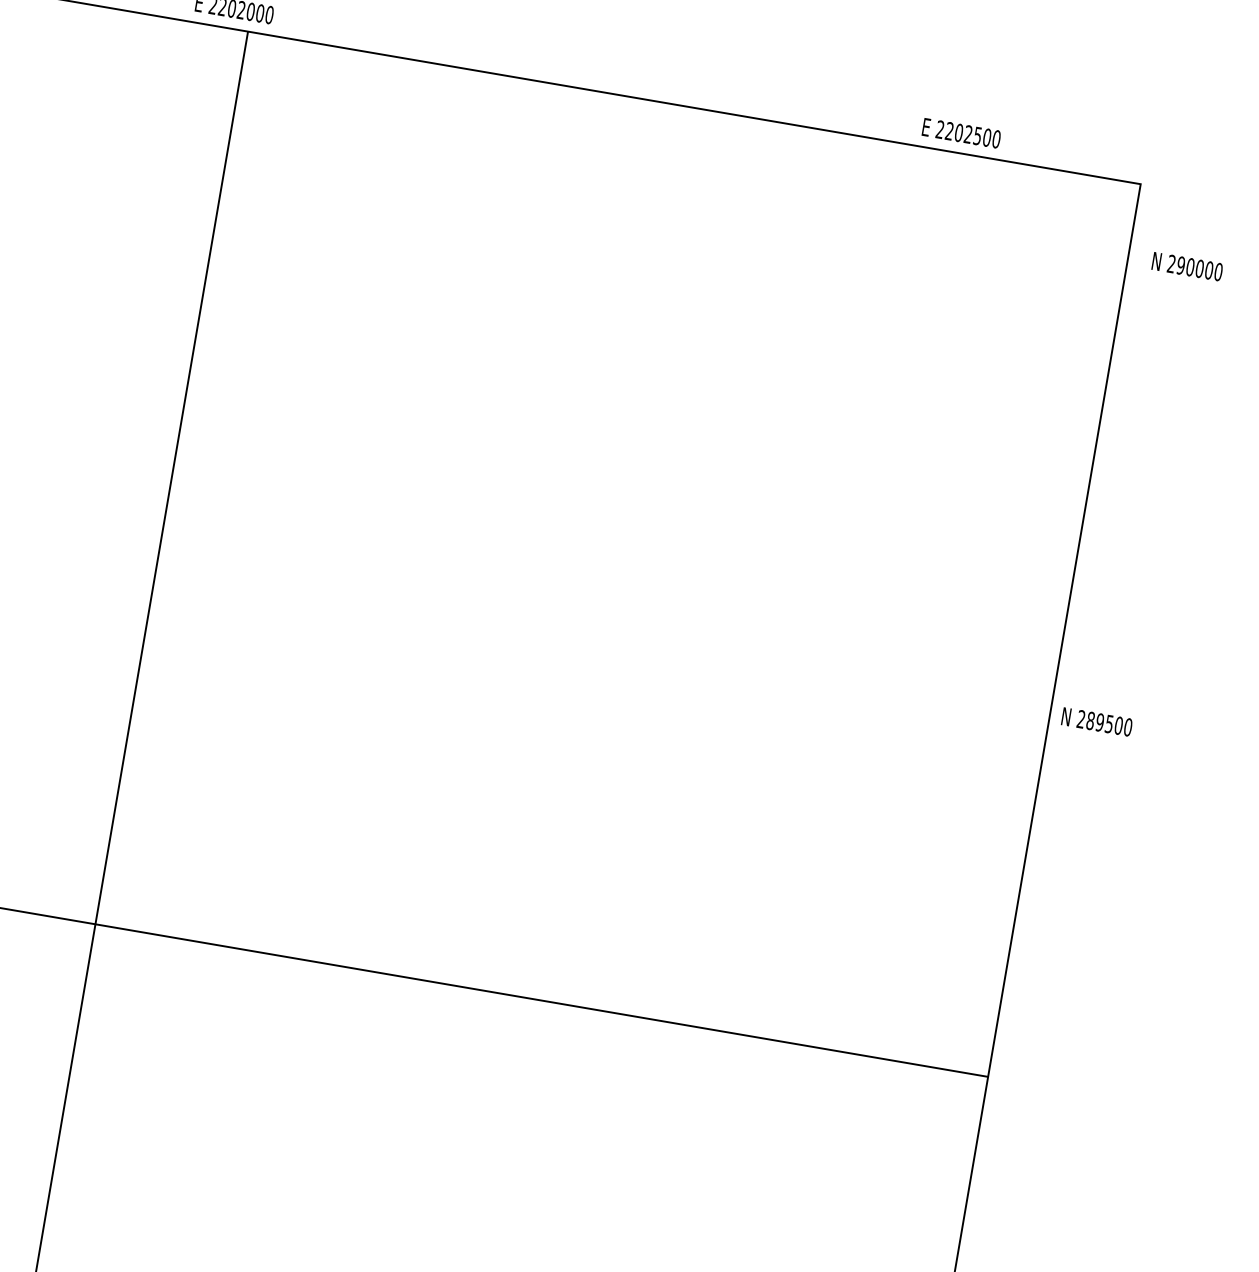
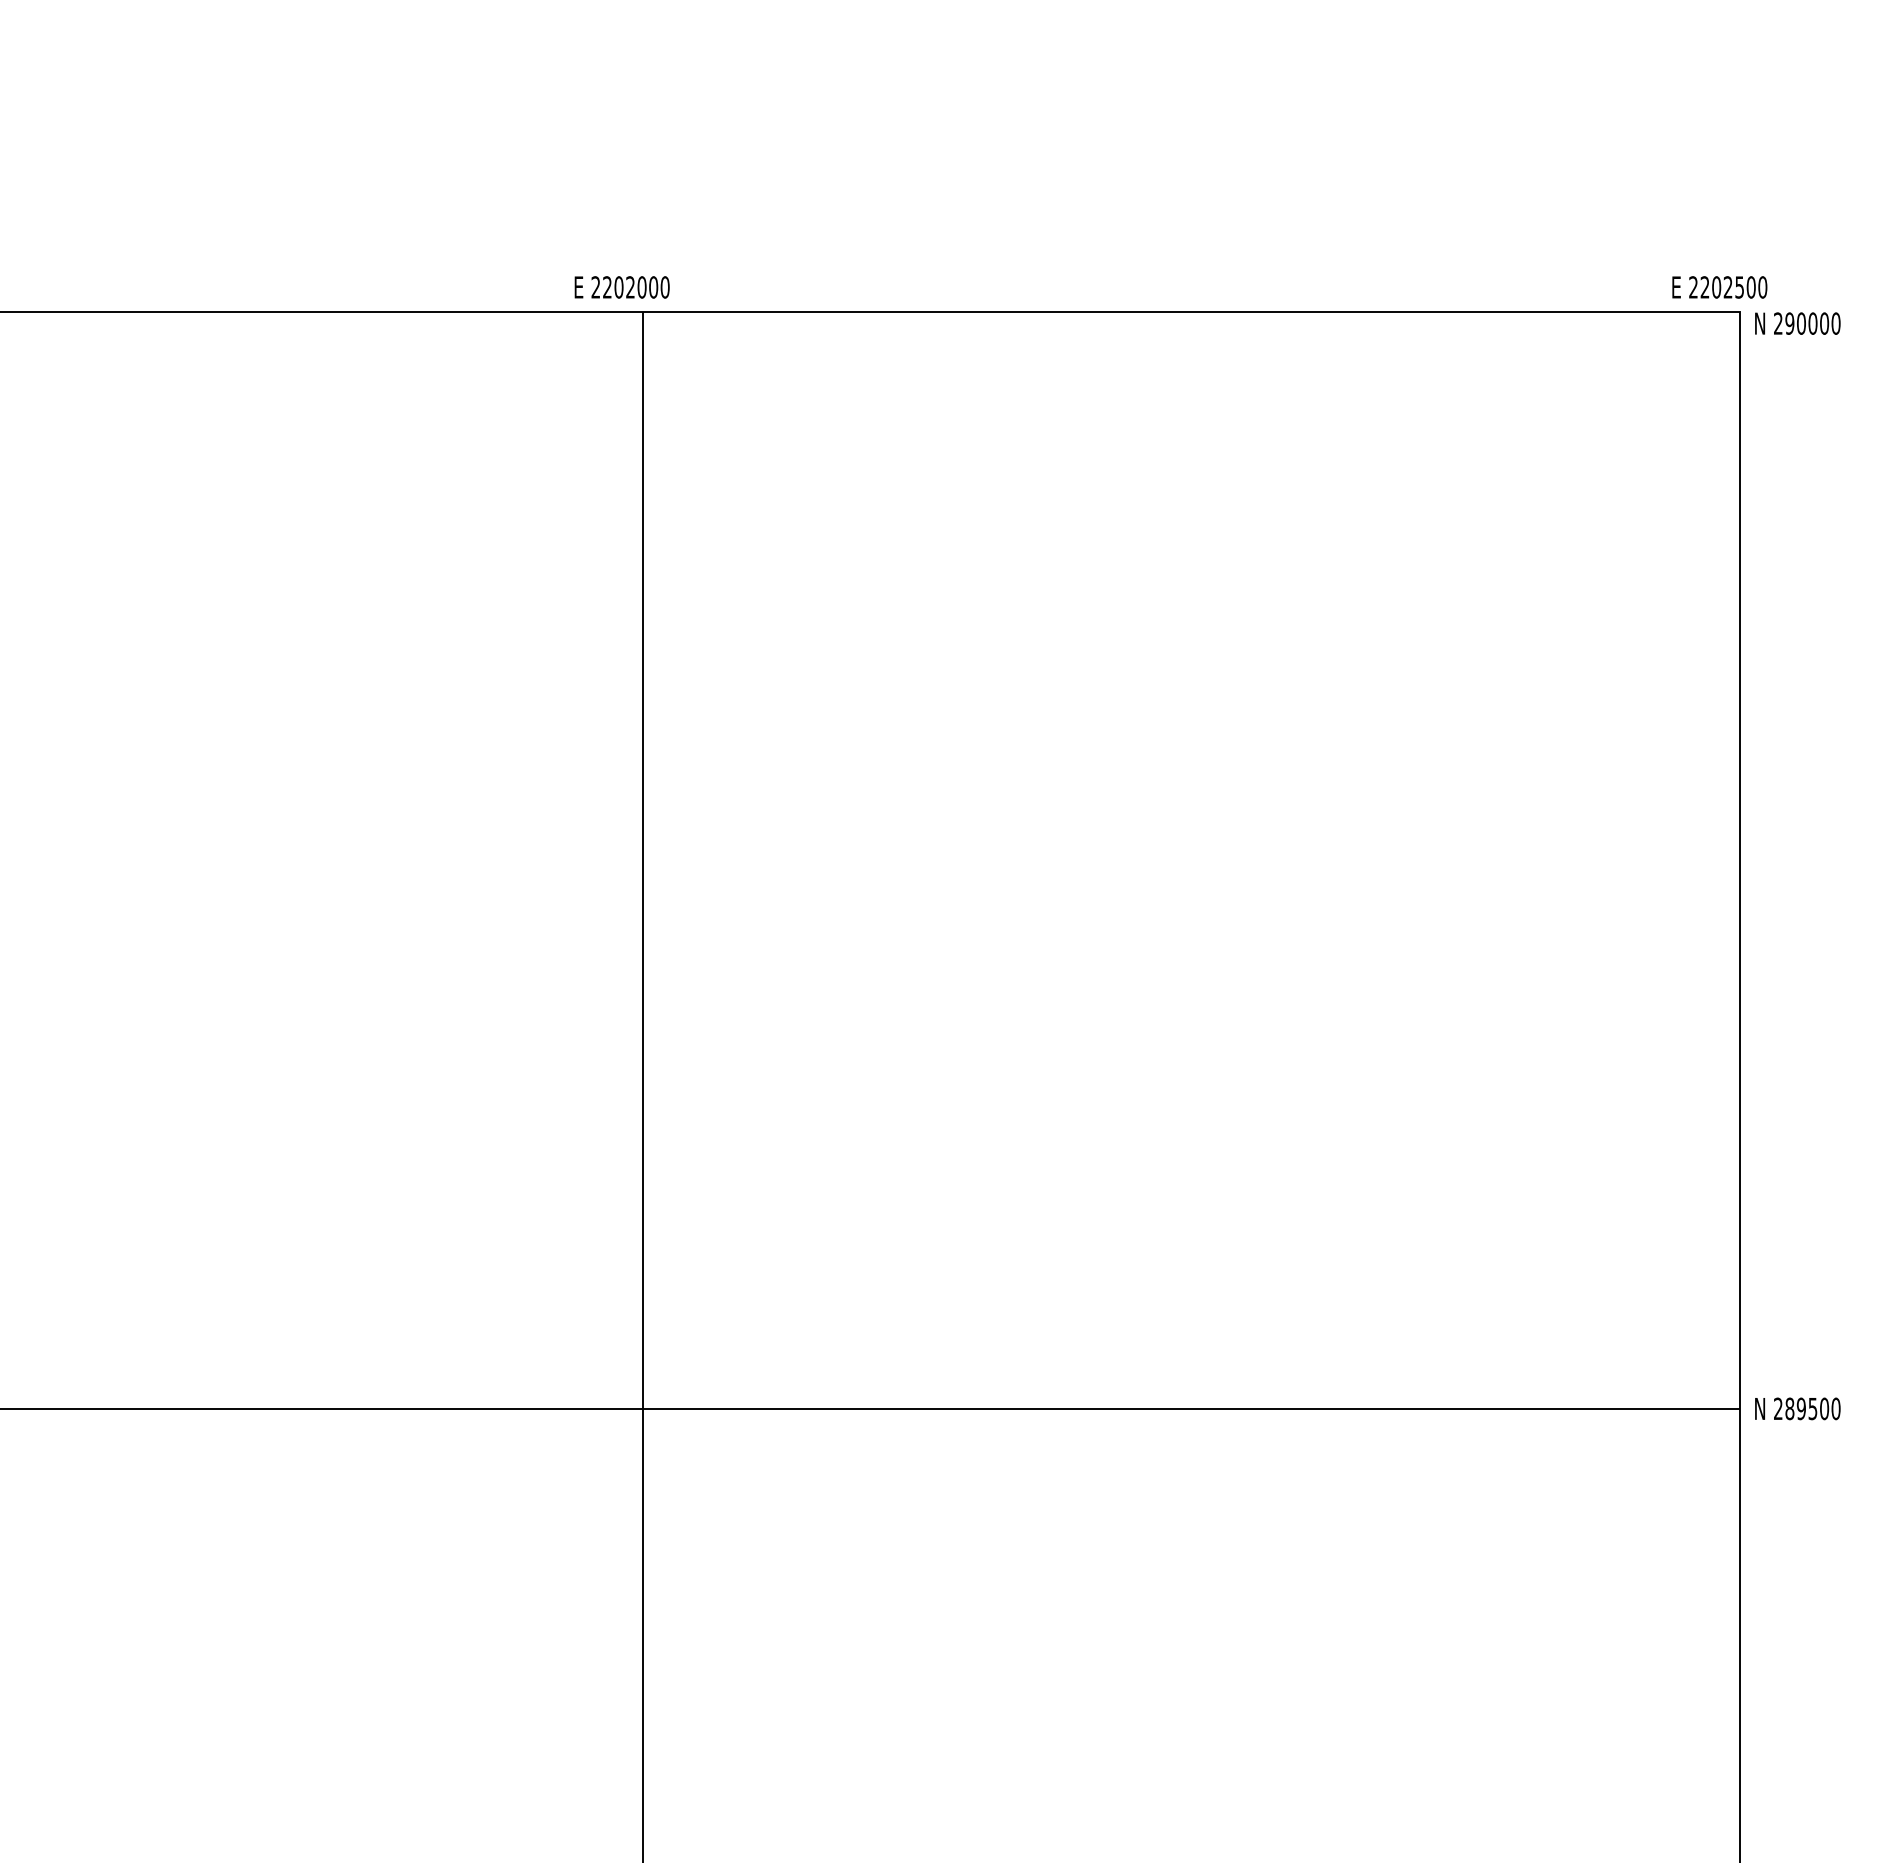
text: (961, 133) -> (1719, 287), moved
text: (1187, 266) -> (1797, 323), moved
text: (1096, 721) -> (1797, 1408), moved

